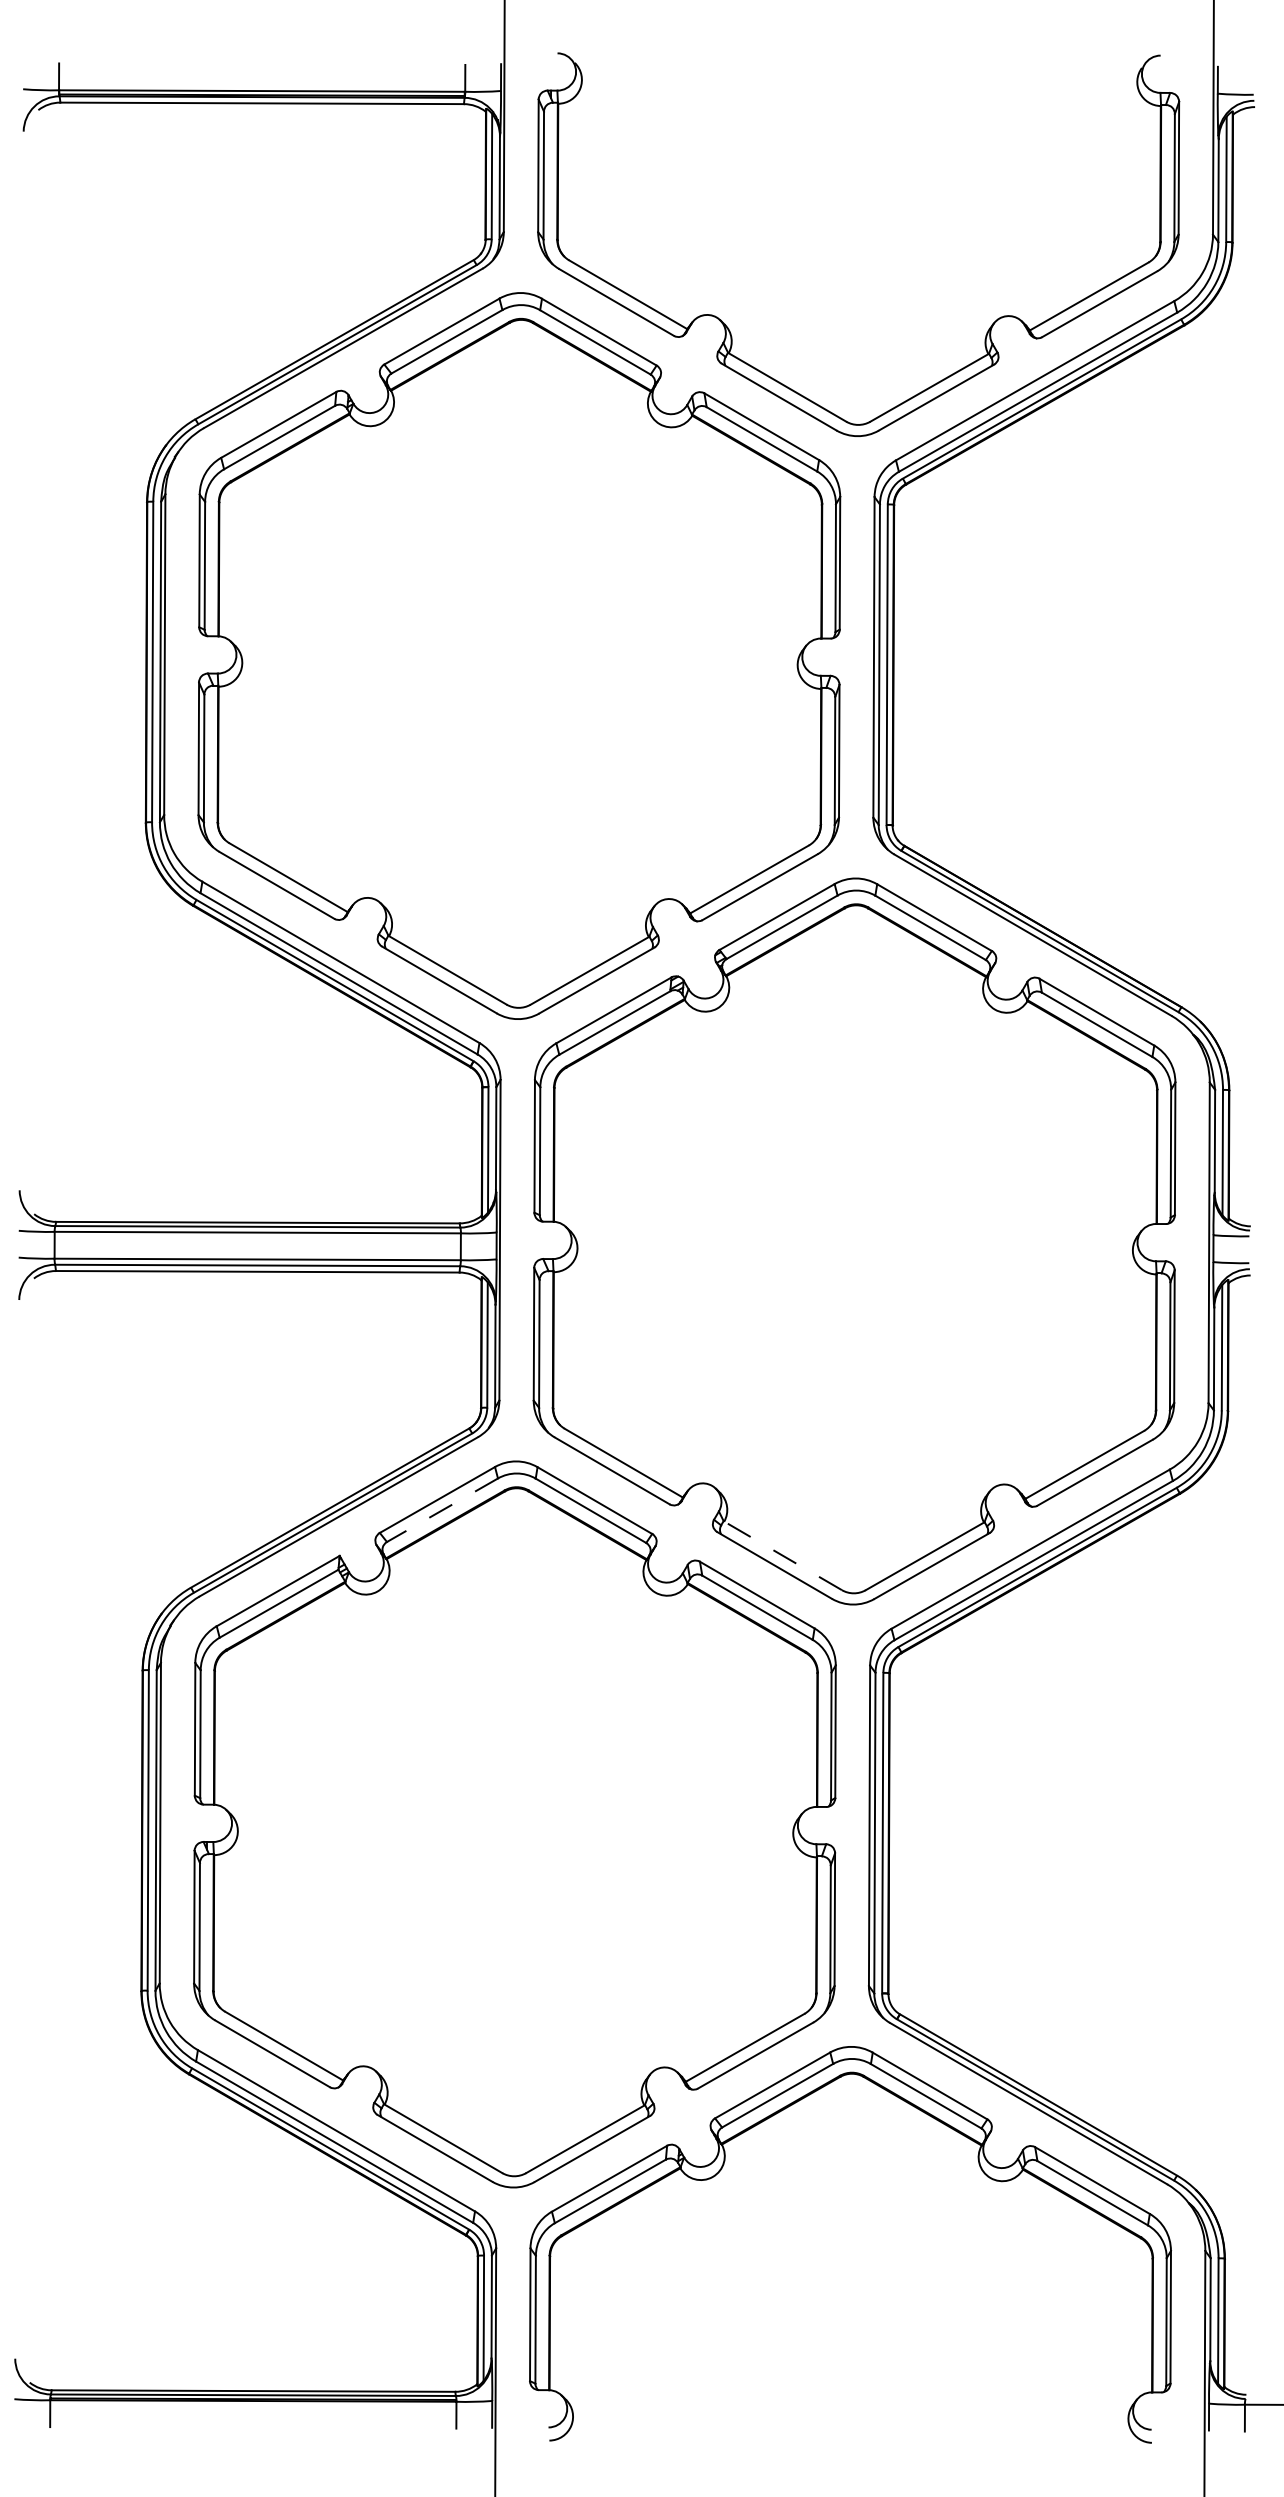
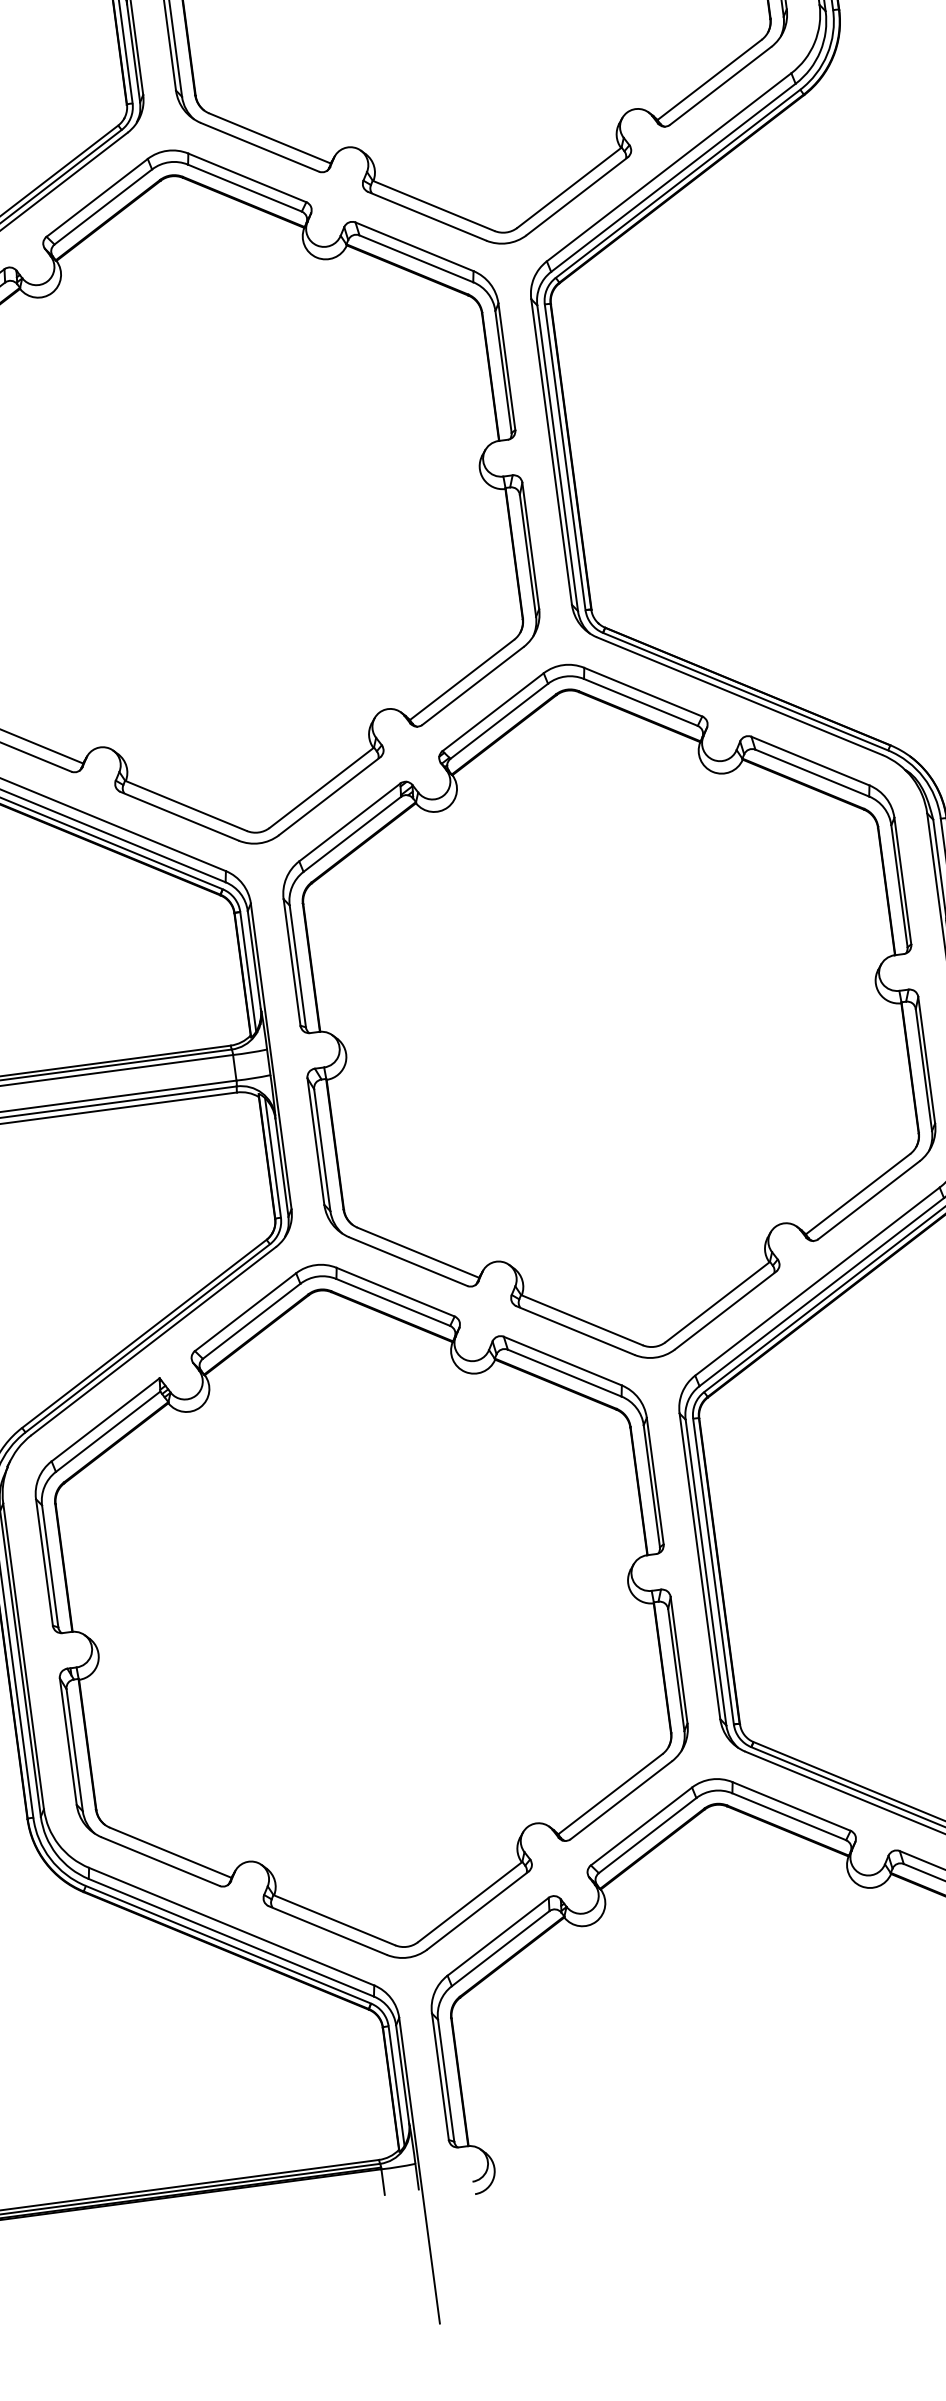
line: (442, 1510) -> (251, 1321), dashed -> solid
line: (782, 1555) -> (581, 1320), dashed -> solid

